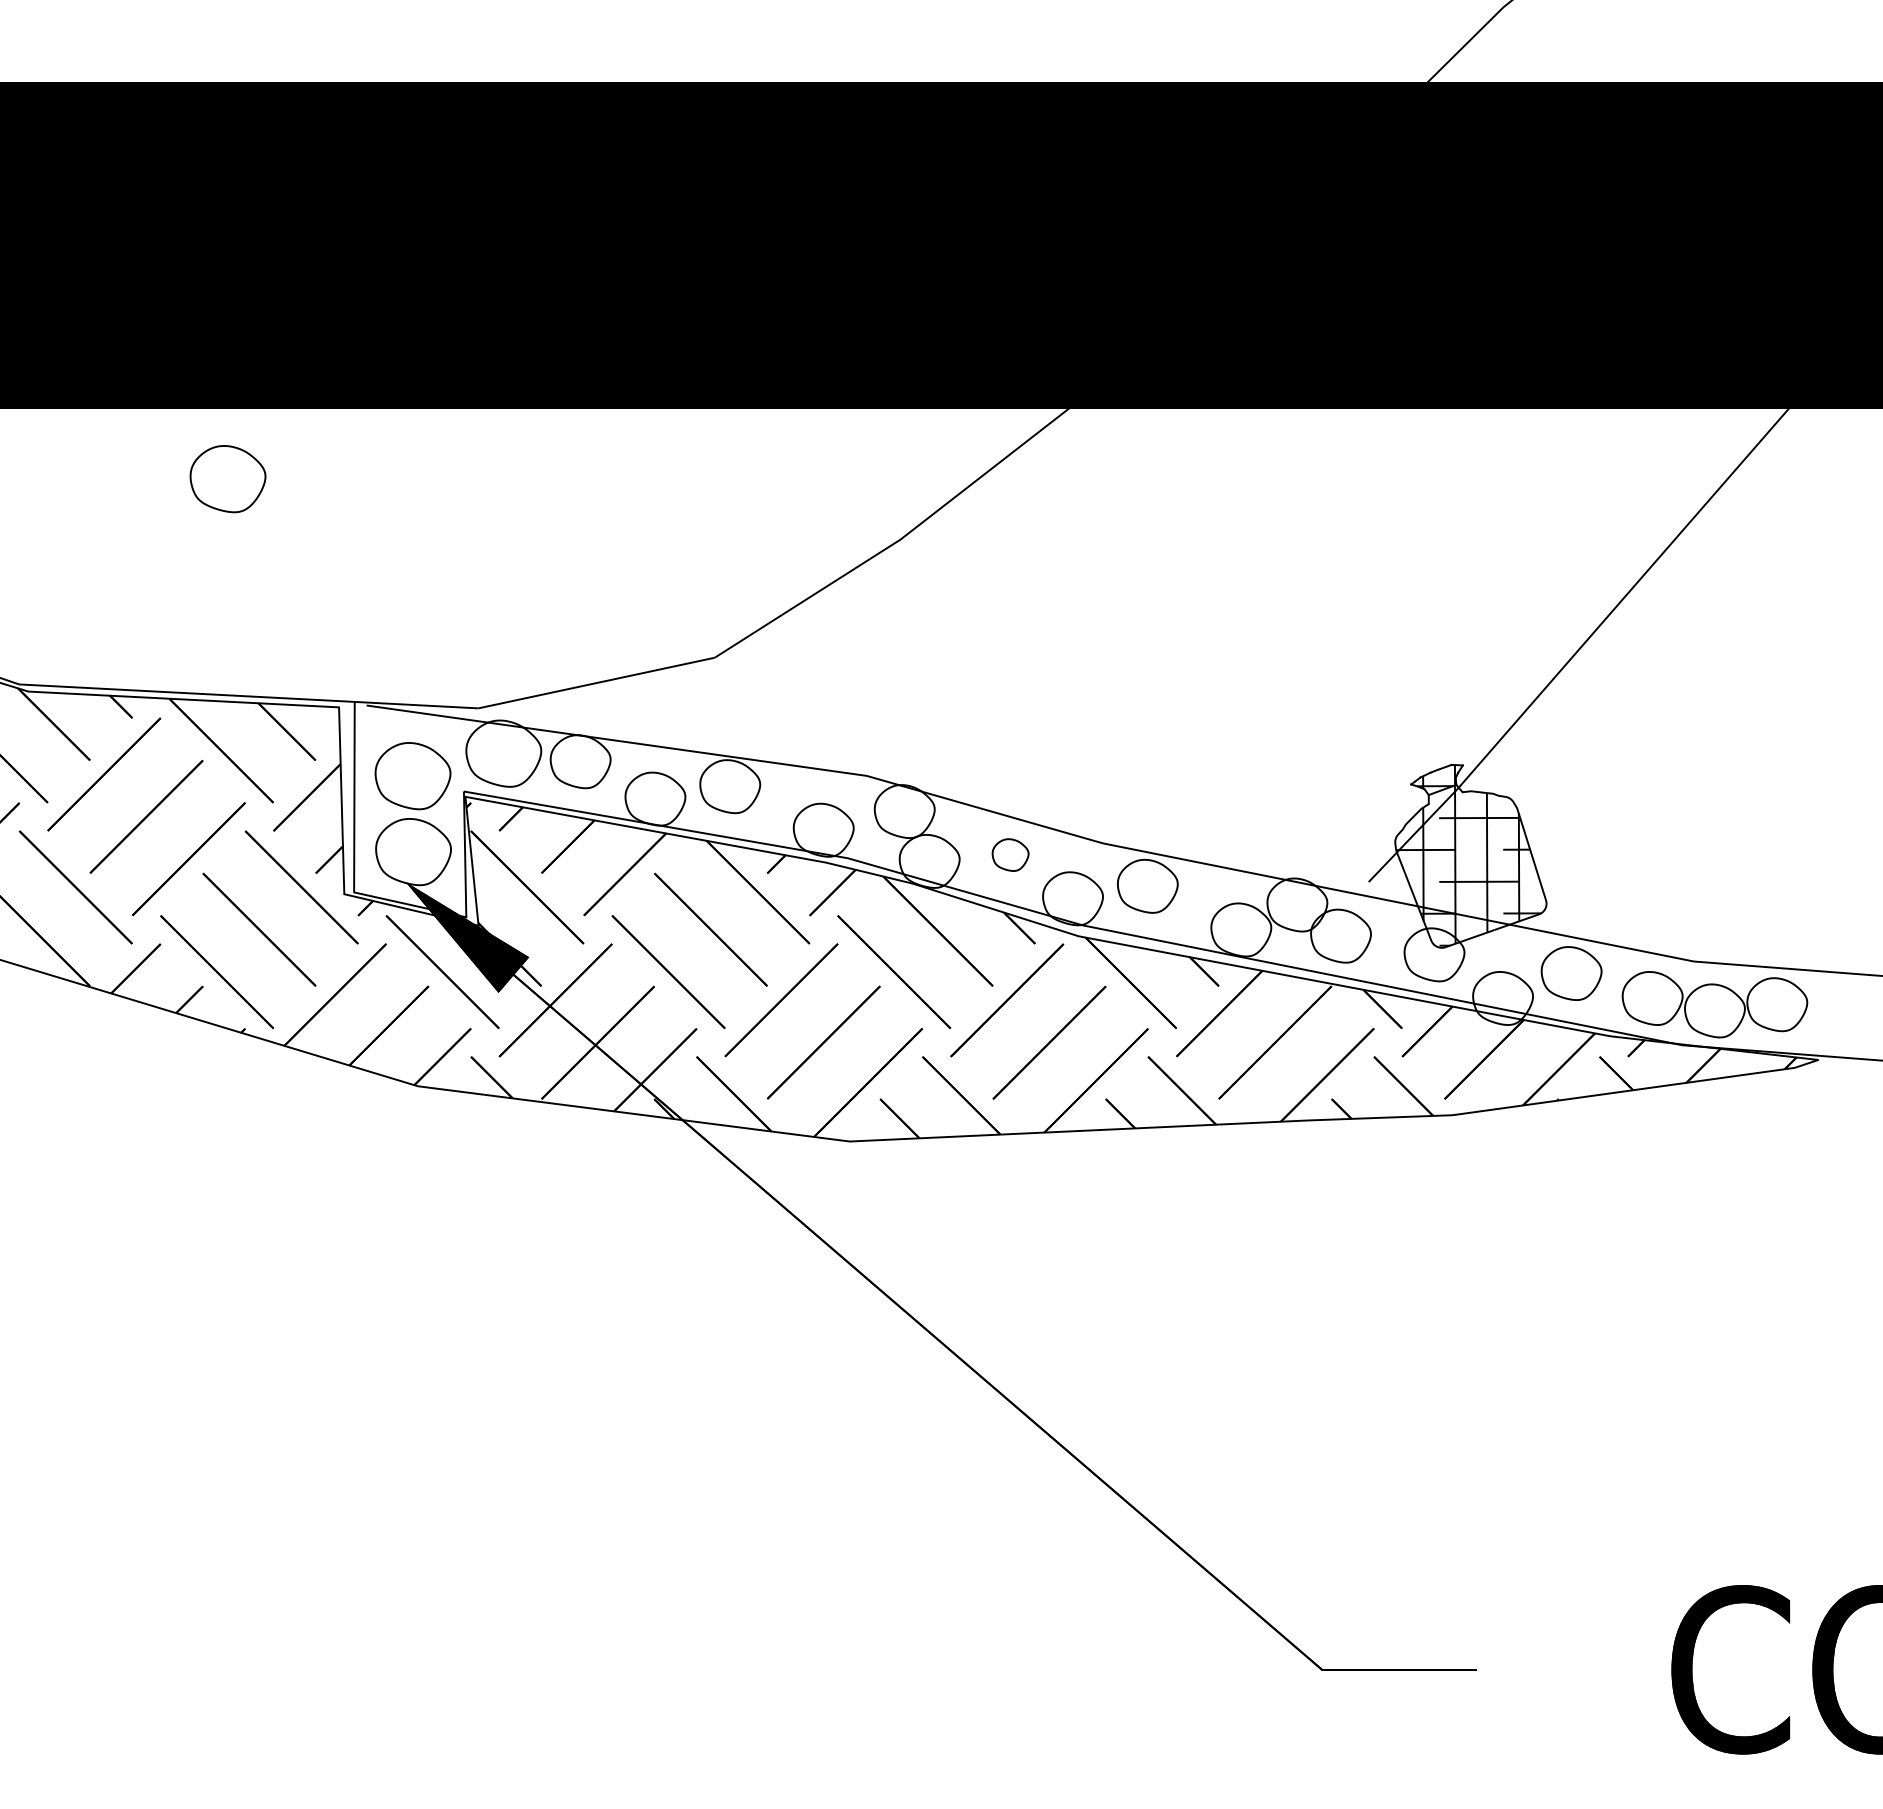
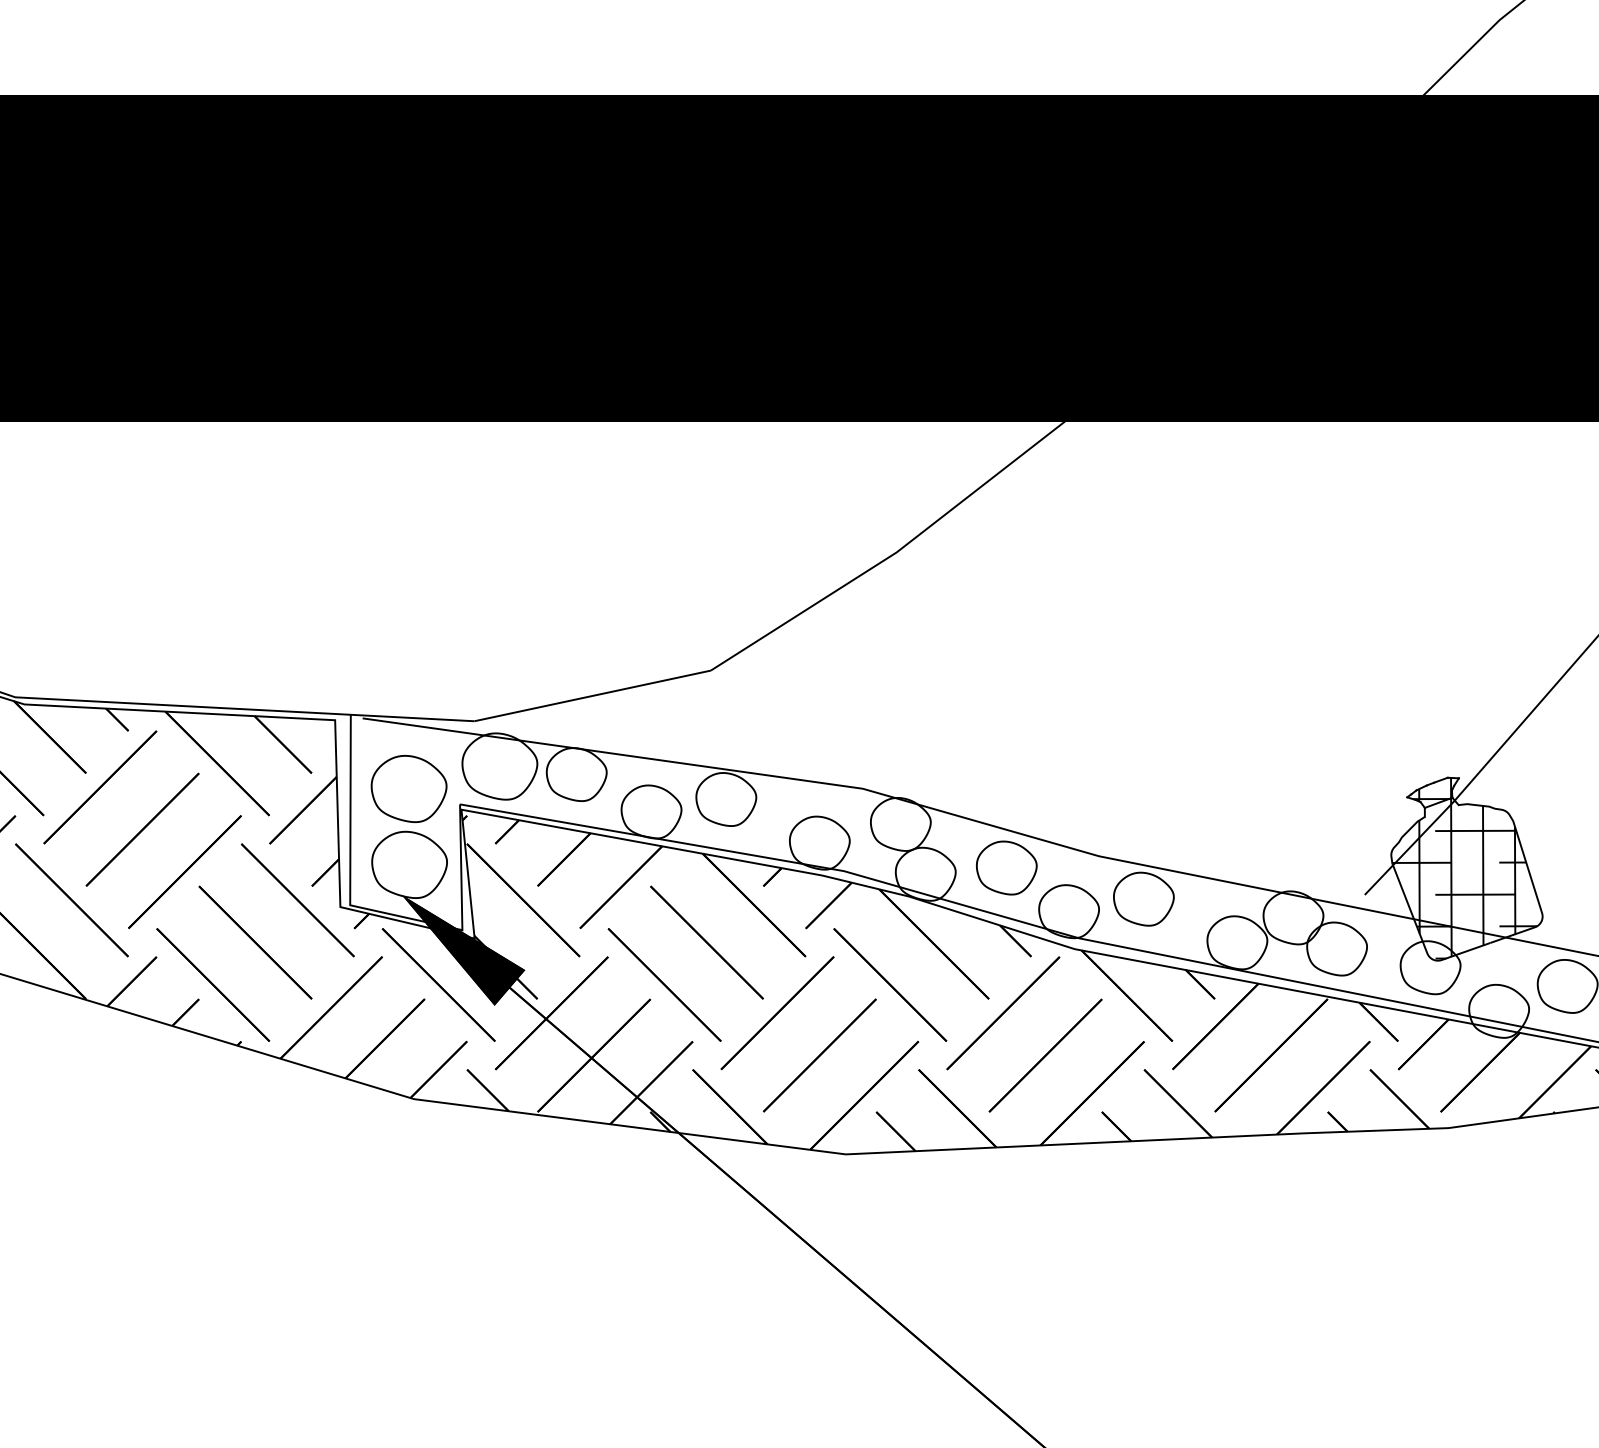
part: (227, 479) -> (223, 492), removed
part: (1010, 854) -> (1006, 867), size x1.67

